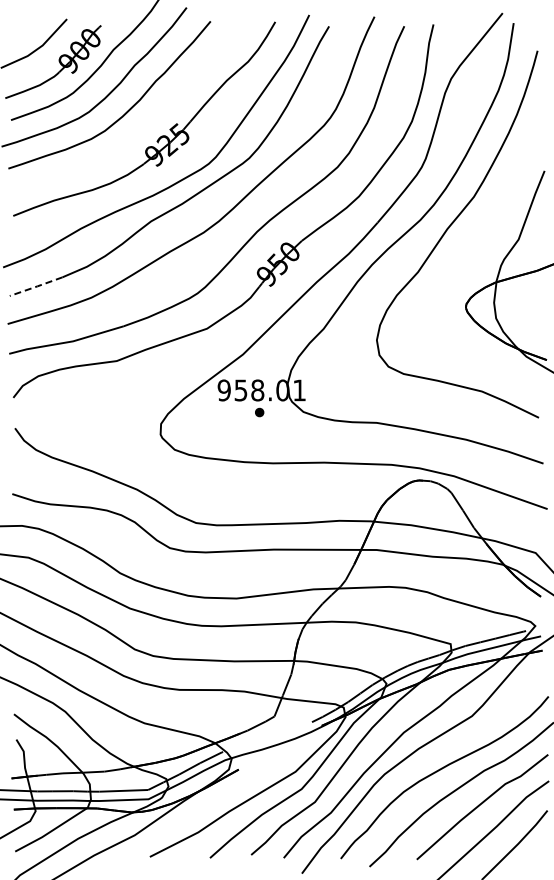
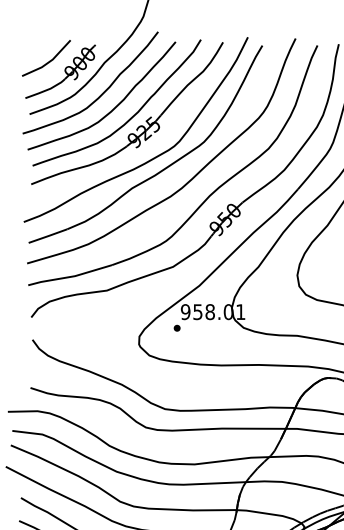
curve: (149, 124) -> (130, 117), added
line: (36, 286) -> (48, 236), dashed -> solid
part: (259, 412) -> (177, 328), moved

